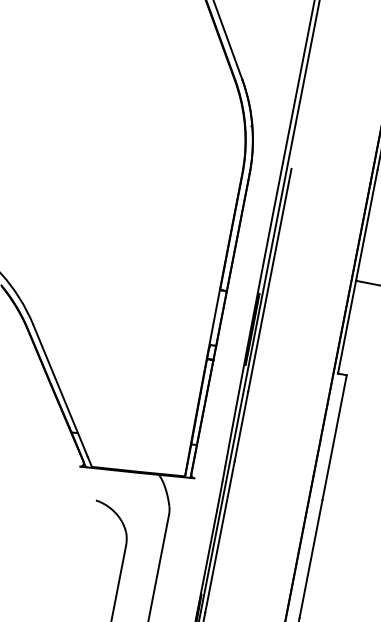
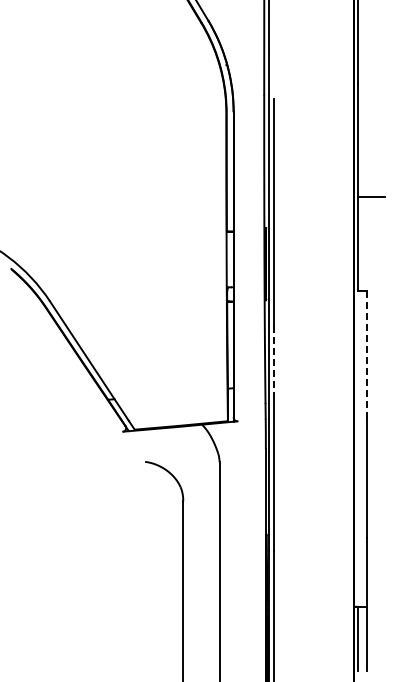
line: (241, 427) -> (273, 362), solid -> dashed
line: (334, 437) -> (367, 354), solid -> dashed

